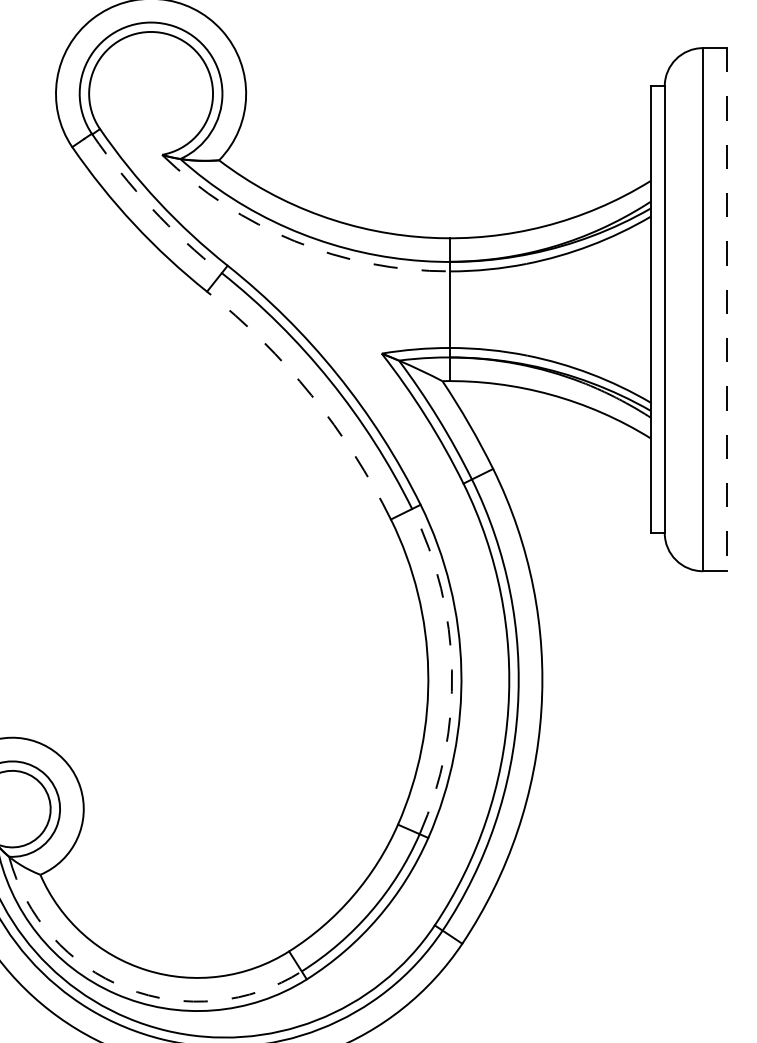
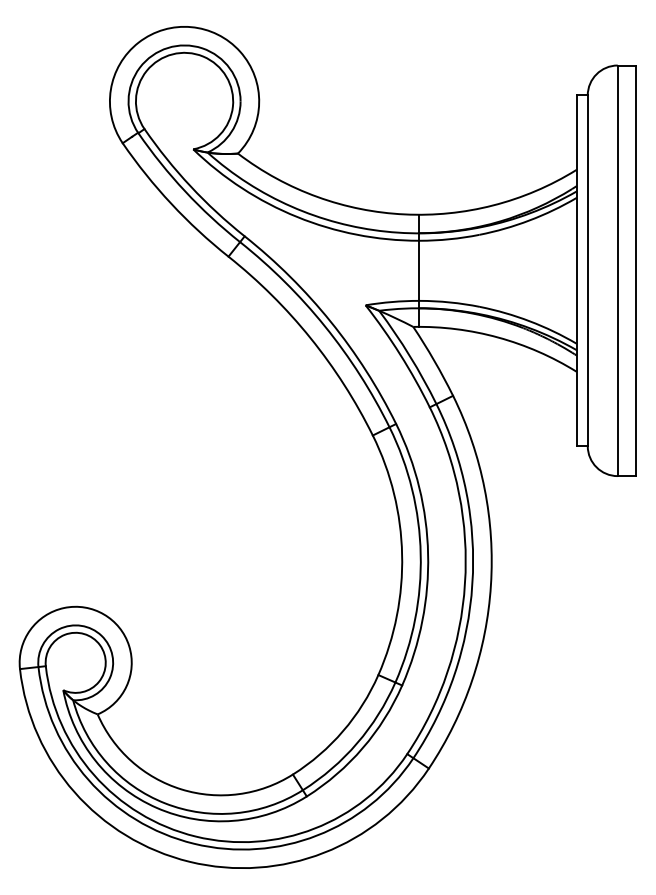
arc: (152, 208) -> (185, 191), dashed -> solid
arc: (294, 241) -> (297, 217), dashed -> solid
line: (726, 310) -> (636, 271), dashed -> solid
arc: (311, 395) -> (310, 338), dashed -> solid
arc: (451, 671) -> (420, 554), dashed -> solid
arc: (126, 988) -> (165, 803), dashed -> solid

